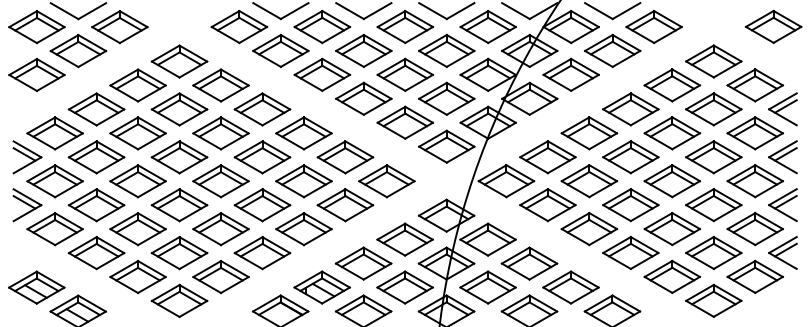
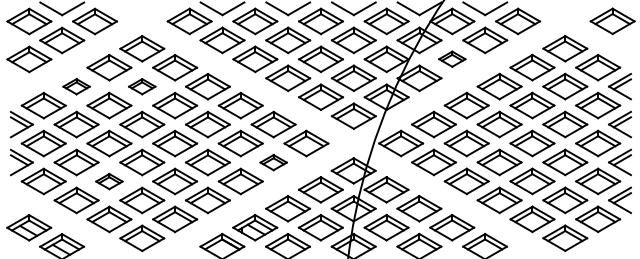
part: (570, 74) -> (451, 59), size x0.6
part: (96, 109) -> (76, 86), size x0.6
part: (179, 109) -> (142, 86), size x0.6
part: (345, 205) -> (273, 162), size x0.6
part: (137, 229) -> (108, 181), size x0.6

